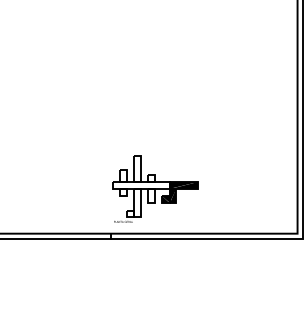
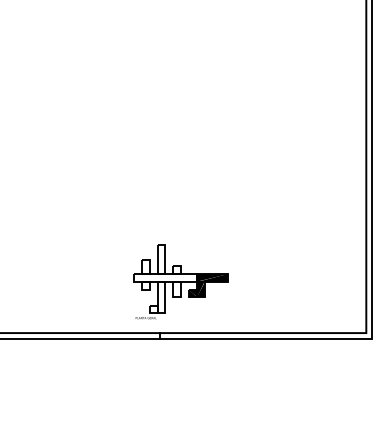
part: (154, 188) -> (180, 281), moved

